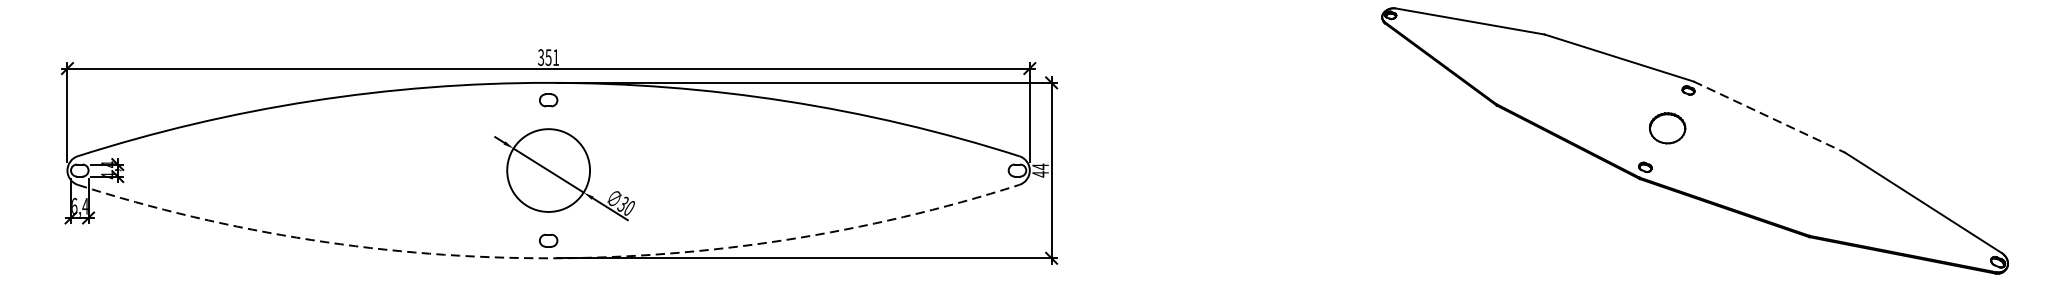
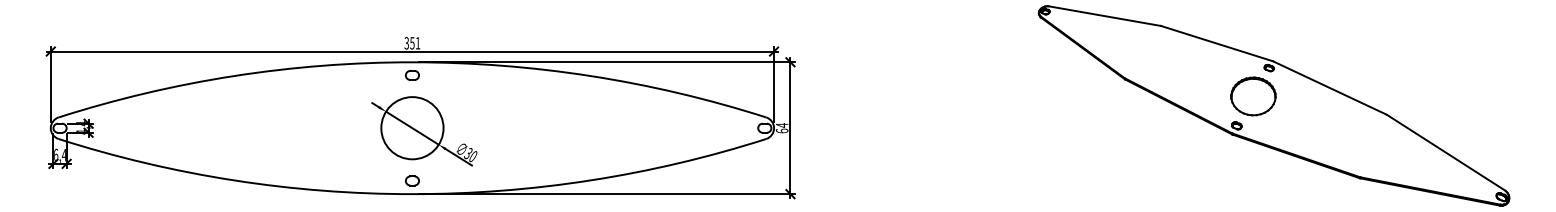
line: (1768, 117) -> (1329, 88), dashed -> solid
part: (1667, 128) -> (1253, 96), size x1.67
text: (1039, 173) -> (781, 130), 44 -> 64
arc: (548, 258) -> (412, 194), dashed -> solid

